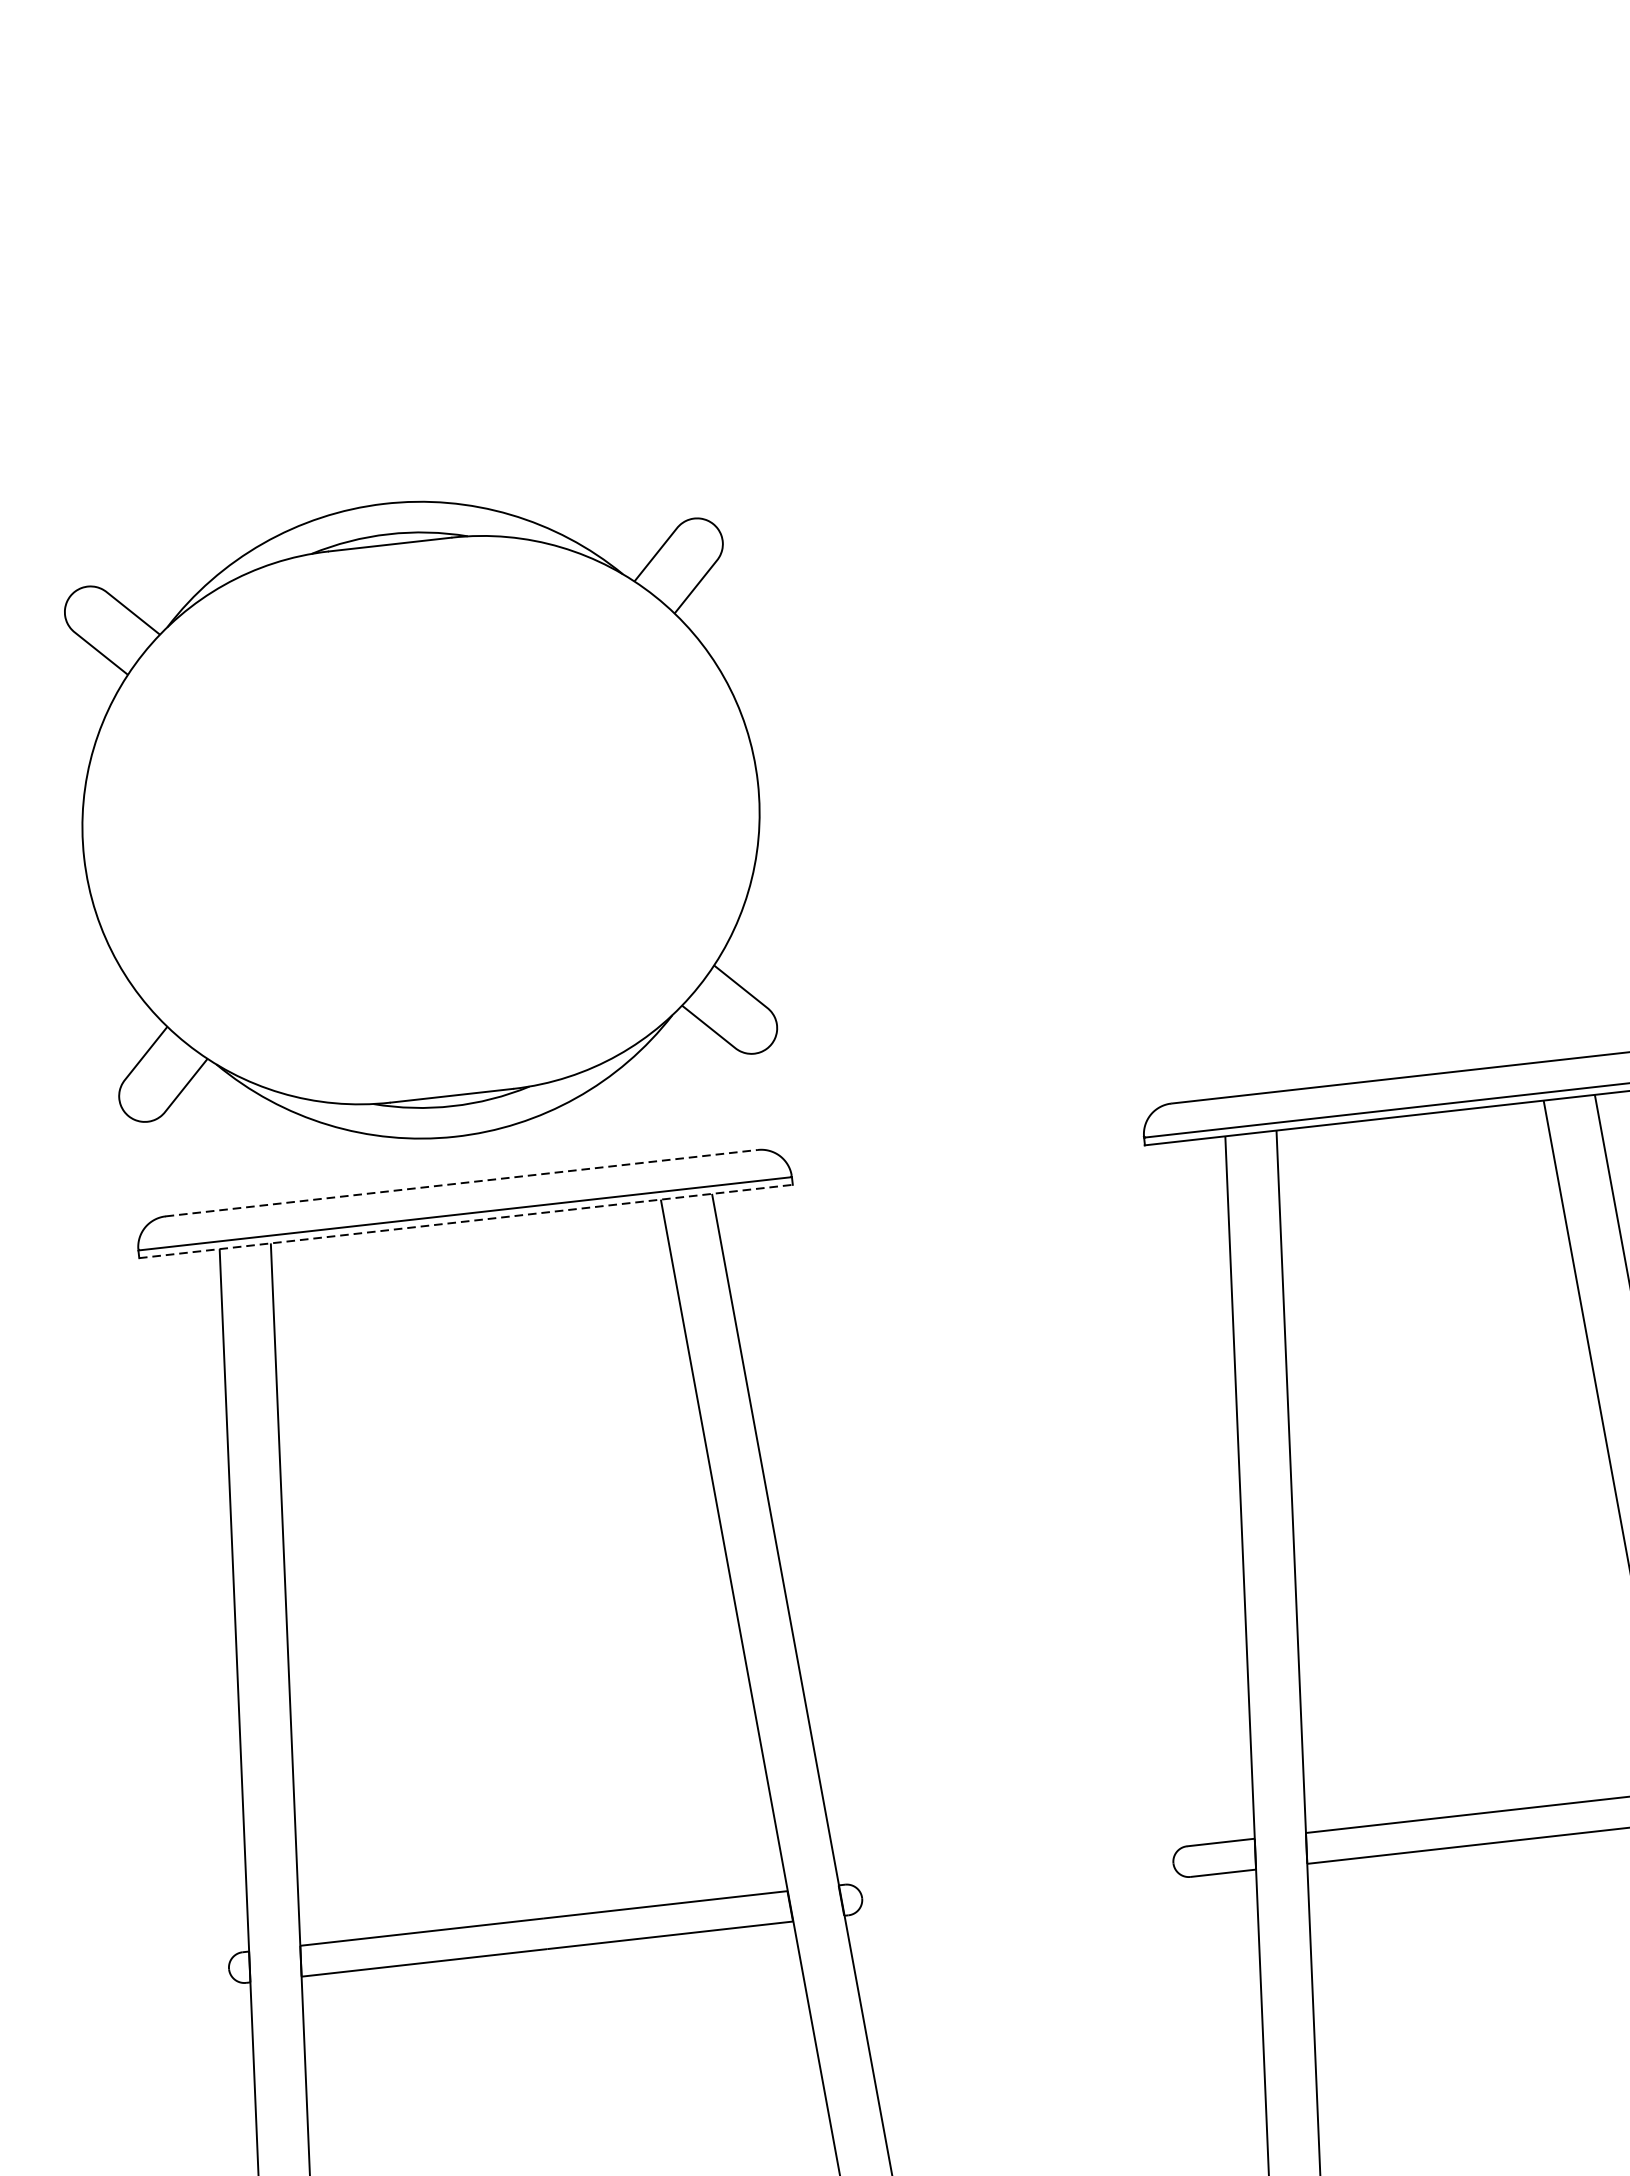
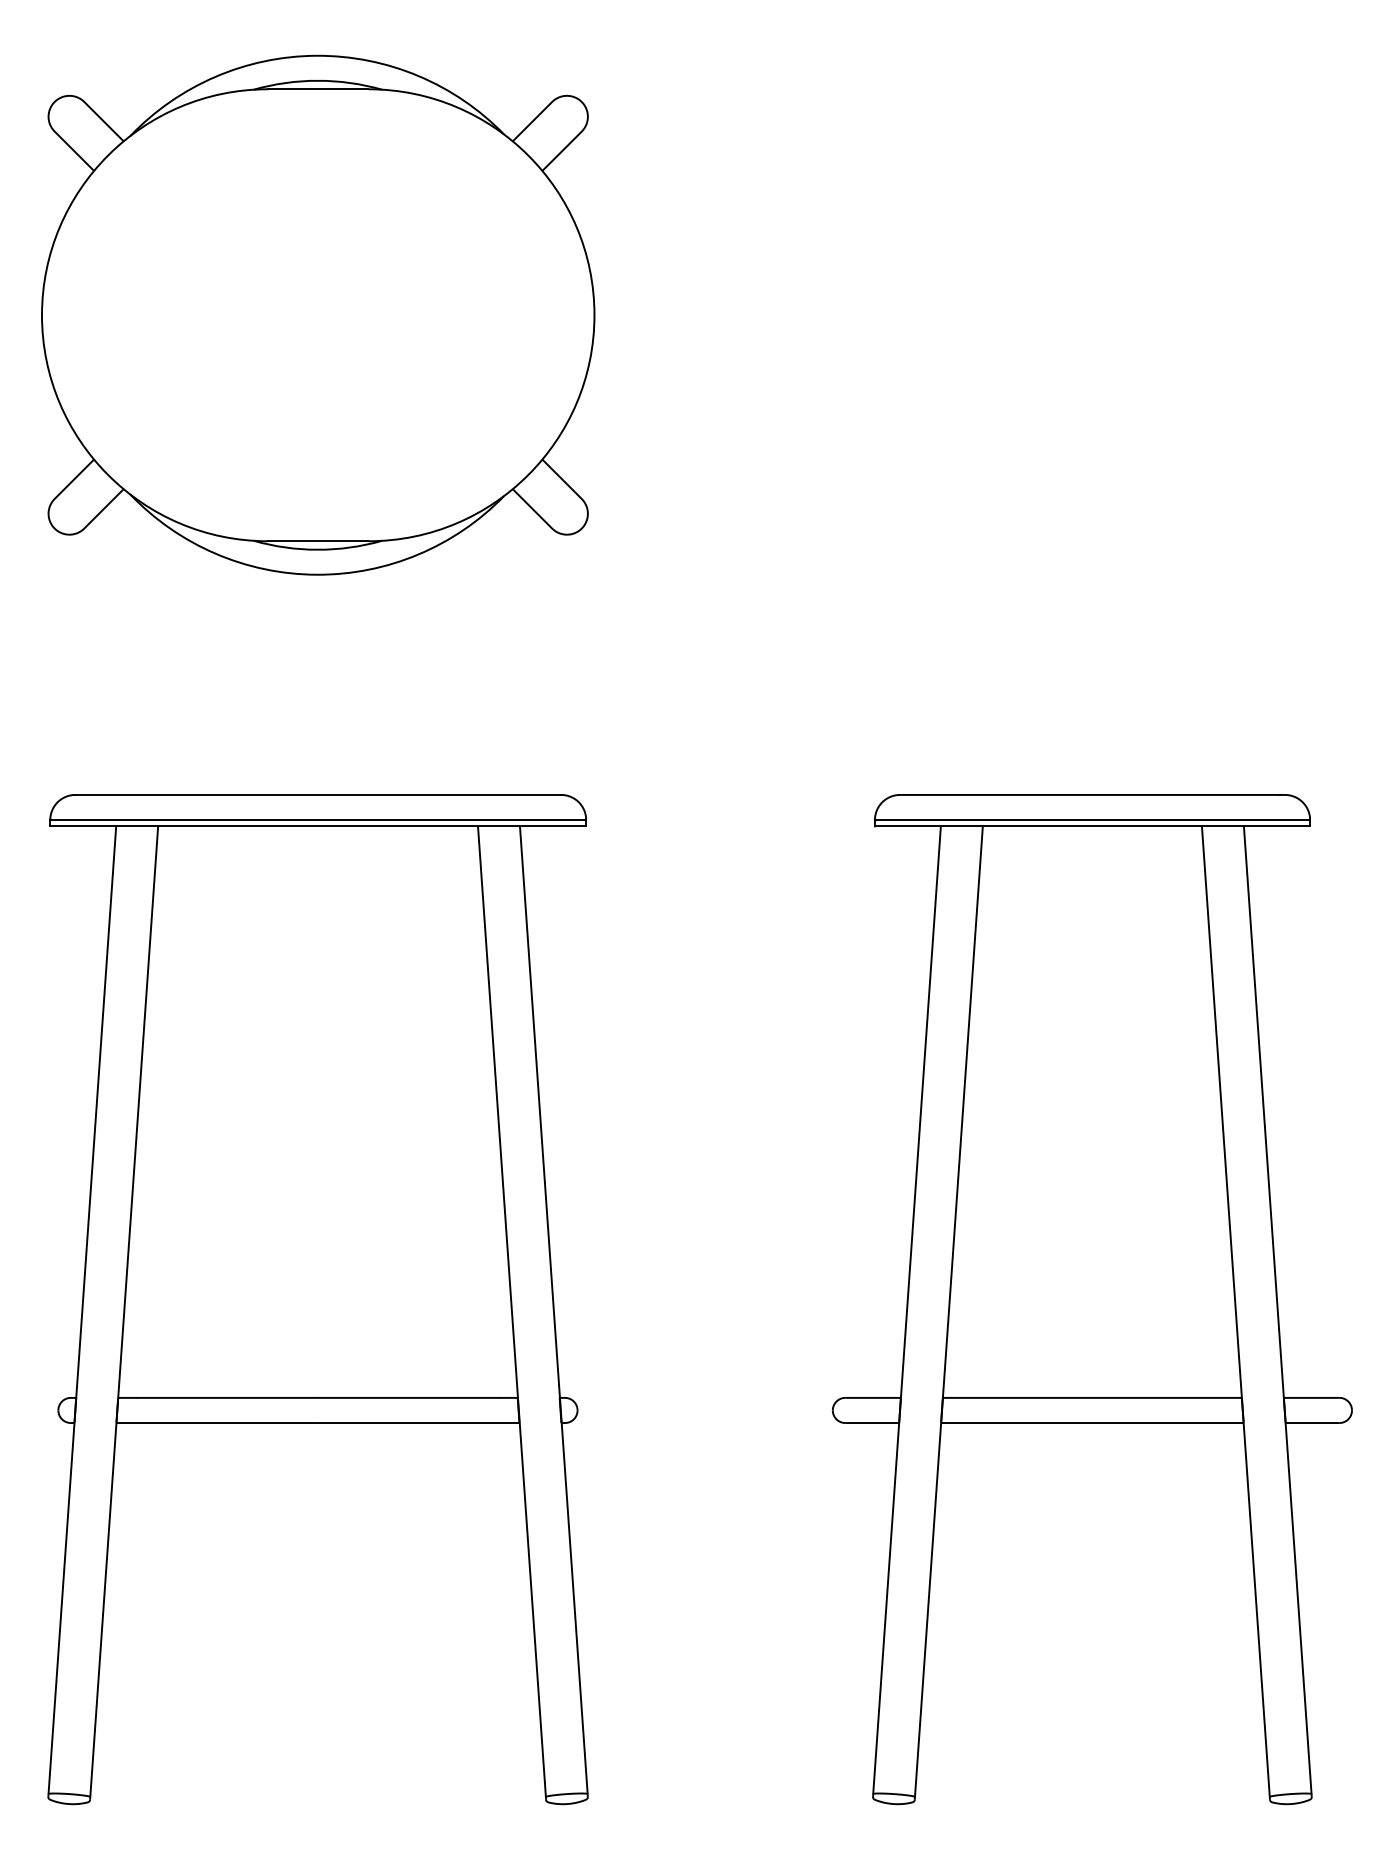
part: (421, 819) -> (318, 314), moved
line: (462, 1182) -> (318, 794), dashed -> solid
line: (466, 1221) -> (318, 826), dashed -> solid

